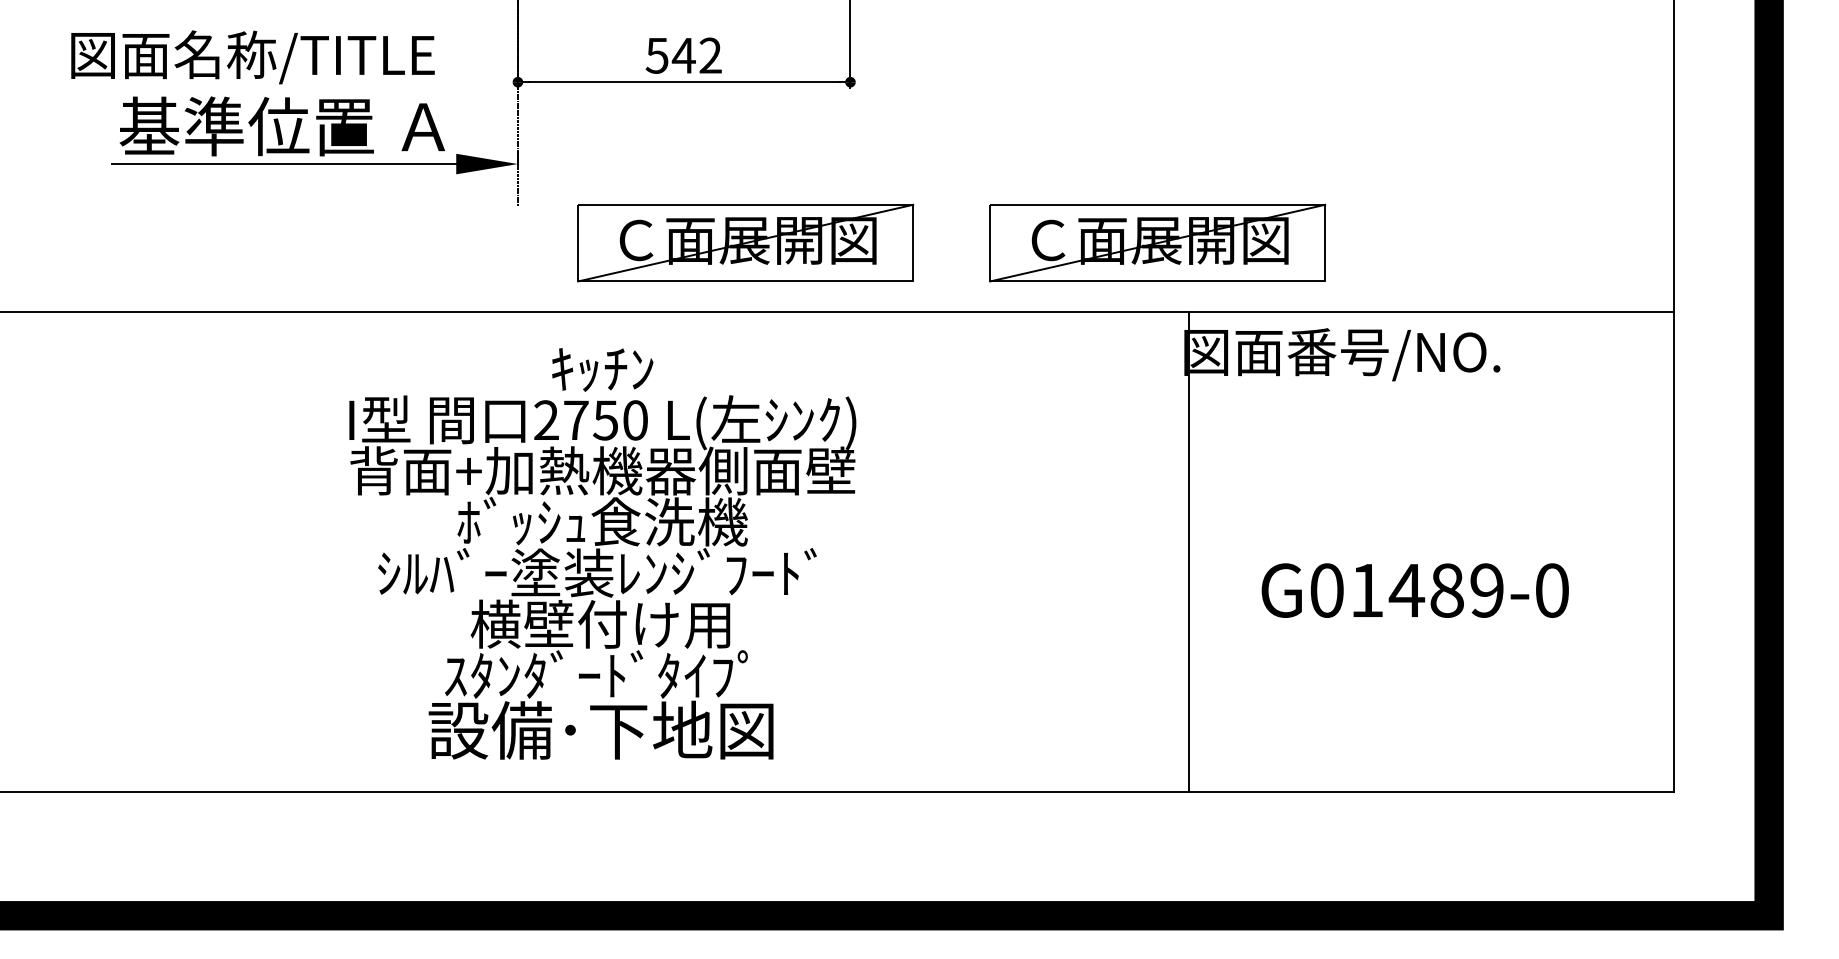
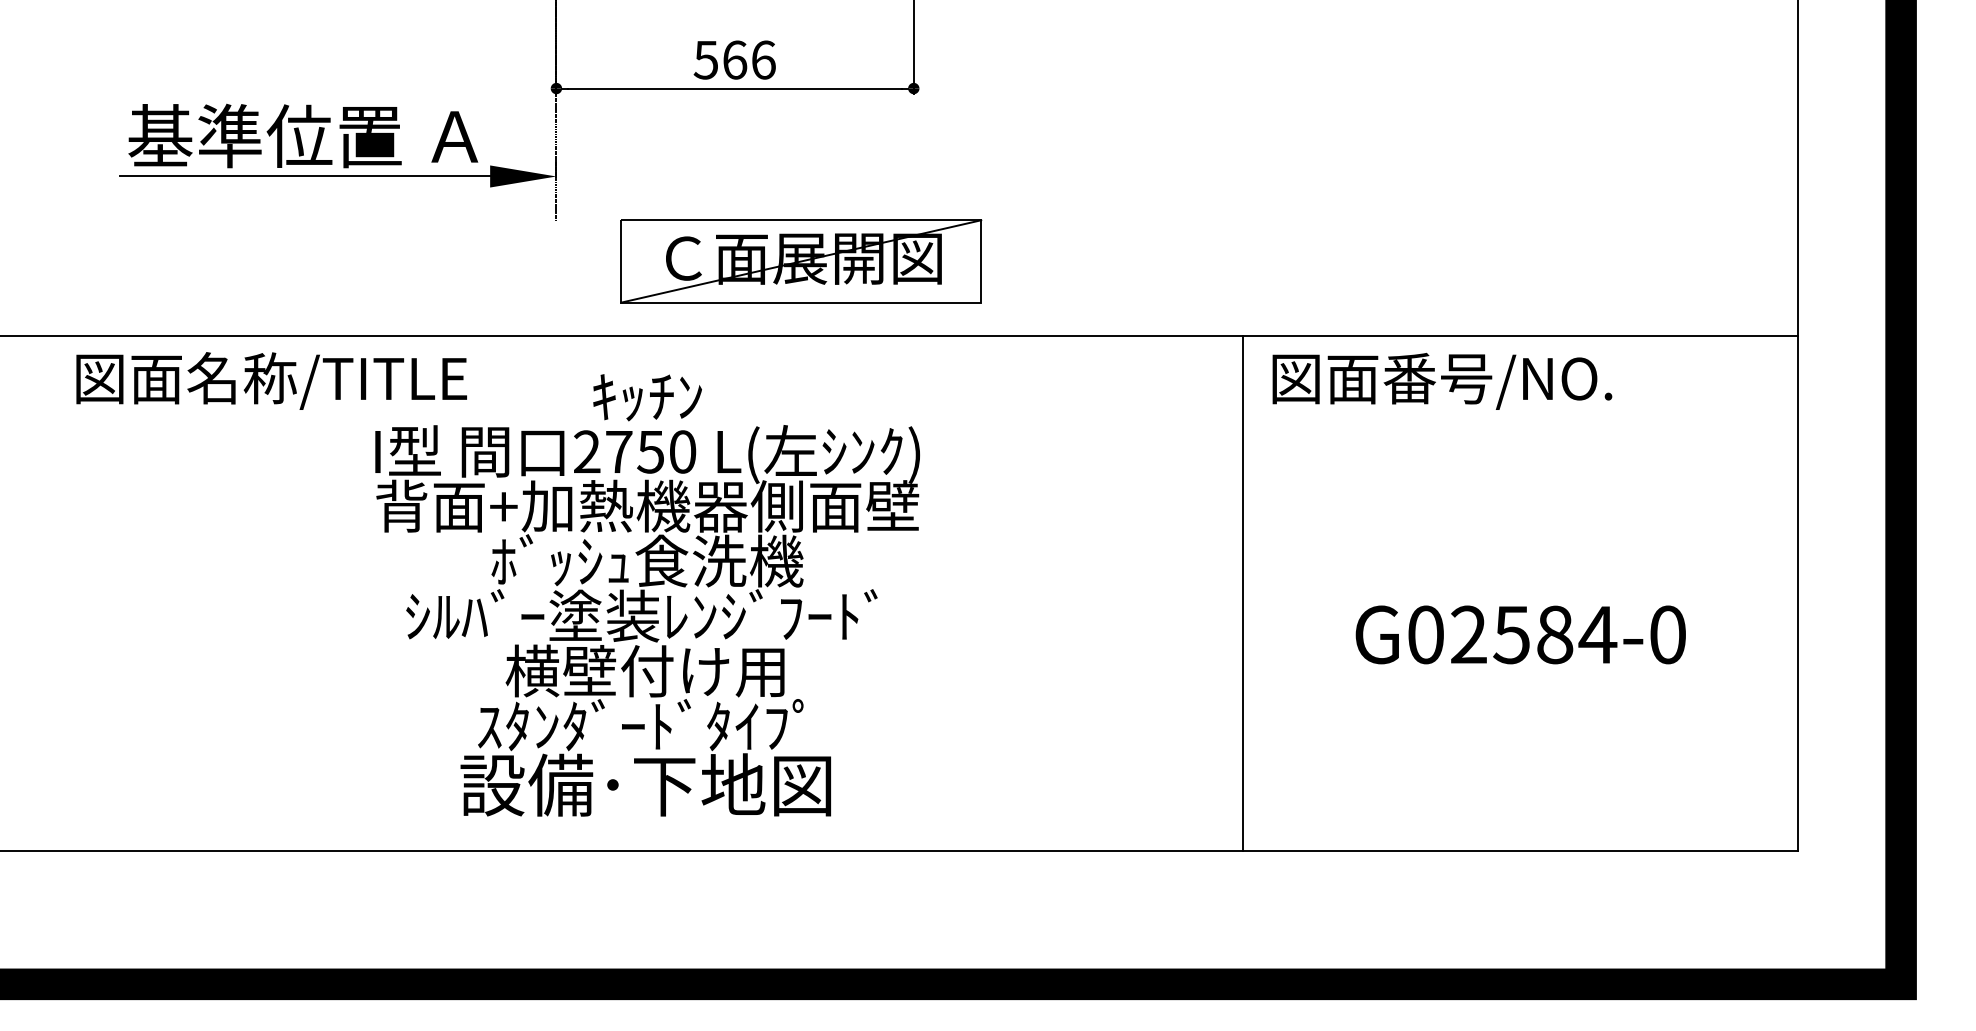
text: (696, 55) -> (748, 59), 542 -> 566
text: (252, 57) -> (271, 381), moved
part: (1157, 242) -> (1243, 260), removed
line: (1189, 552) -> (1242, 593), moved
text: (1427, 590) -> (1533, 634), G01489-0 -> G02584-0

